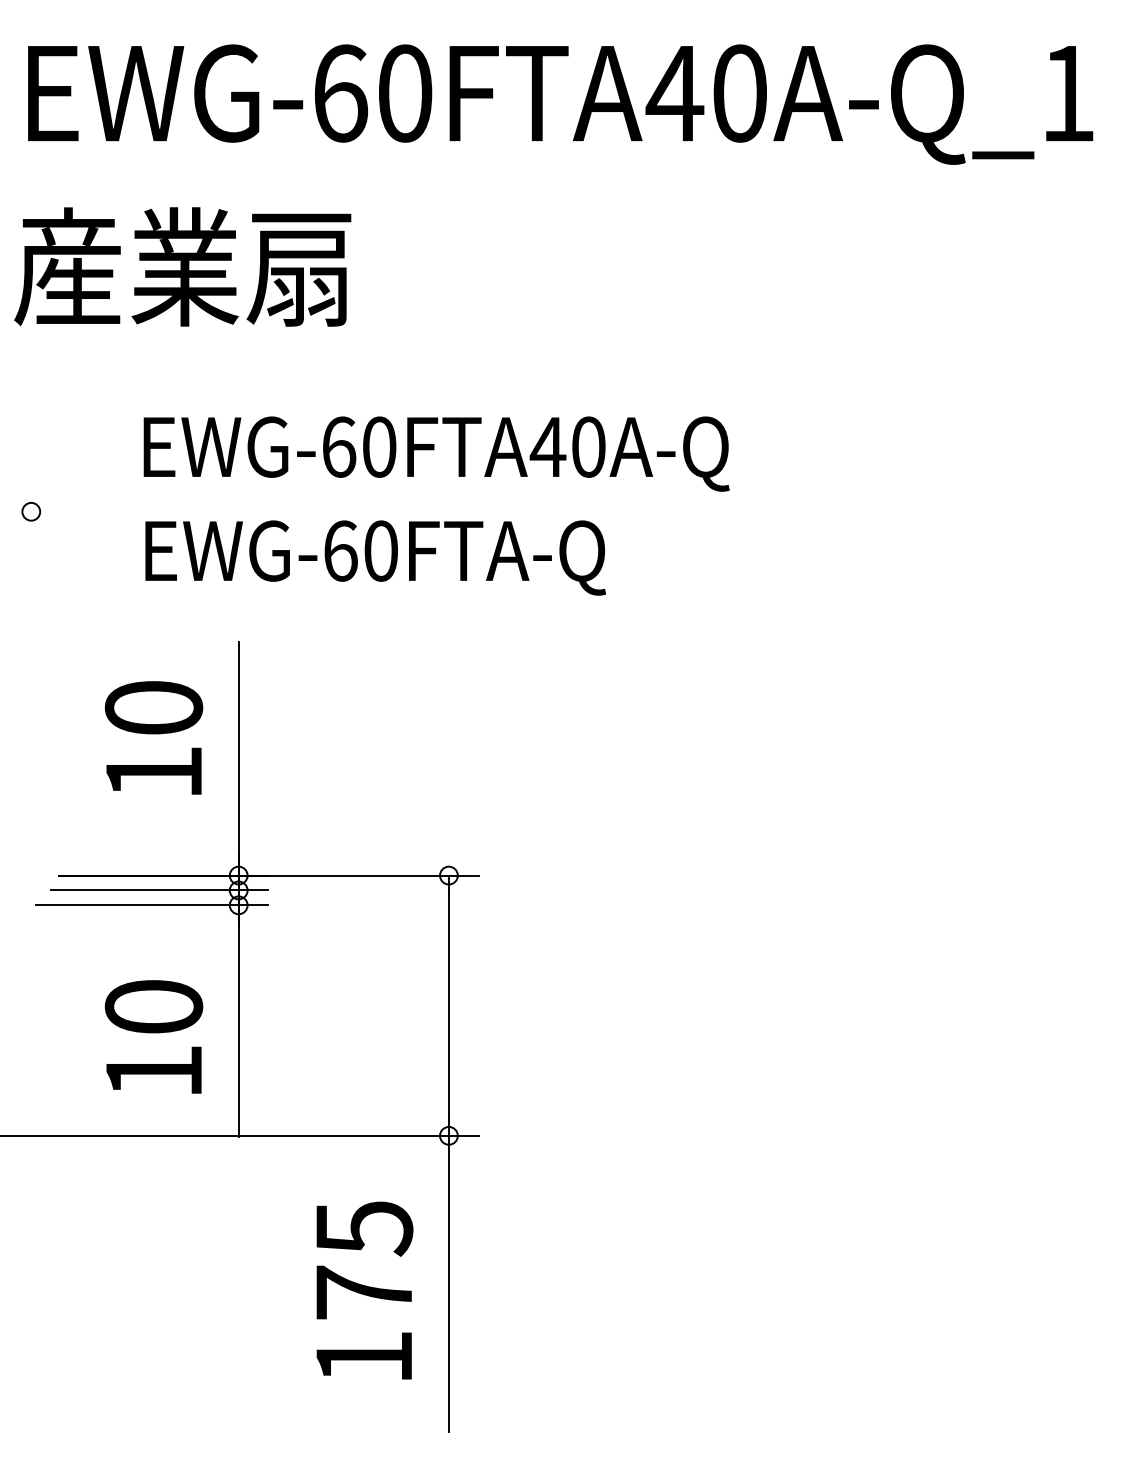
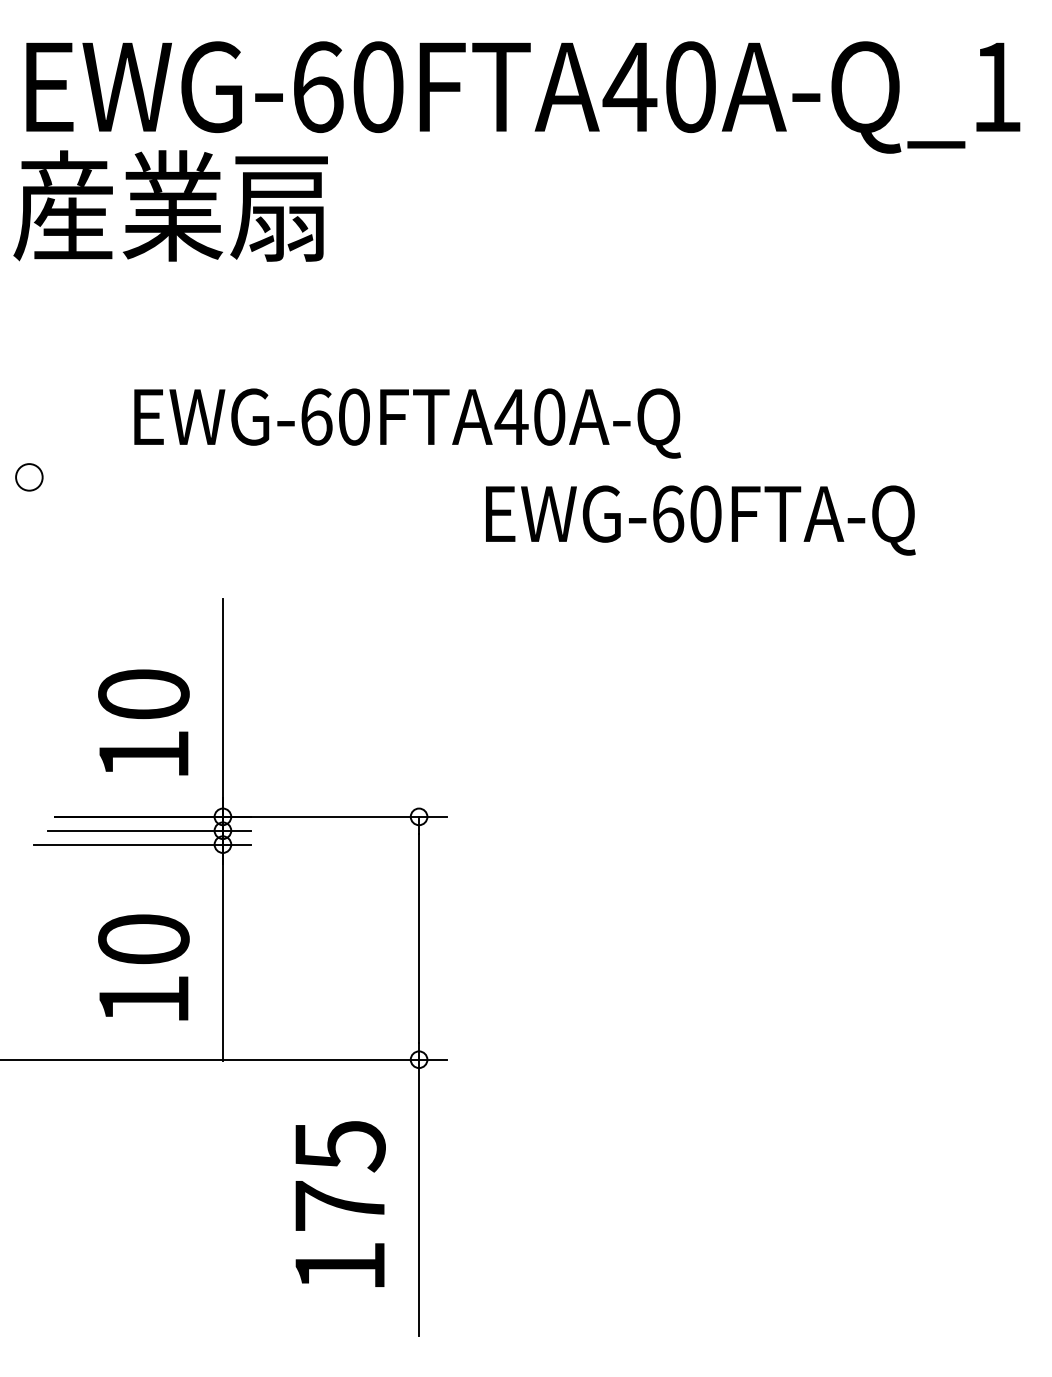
text: (182, 266) -> (170, 205), moved
circle: (31, 511) -> (29, 477), size x1.6
text: (375, 557) -> (700, 520), moved
text: (153, 738) -> (143, 722), moved

